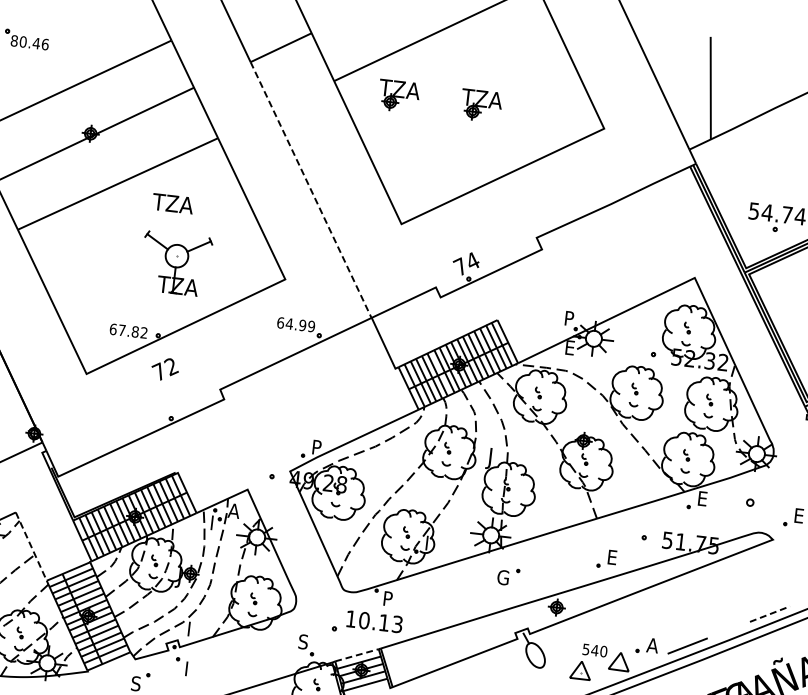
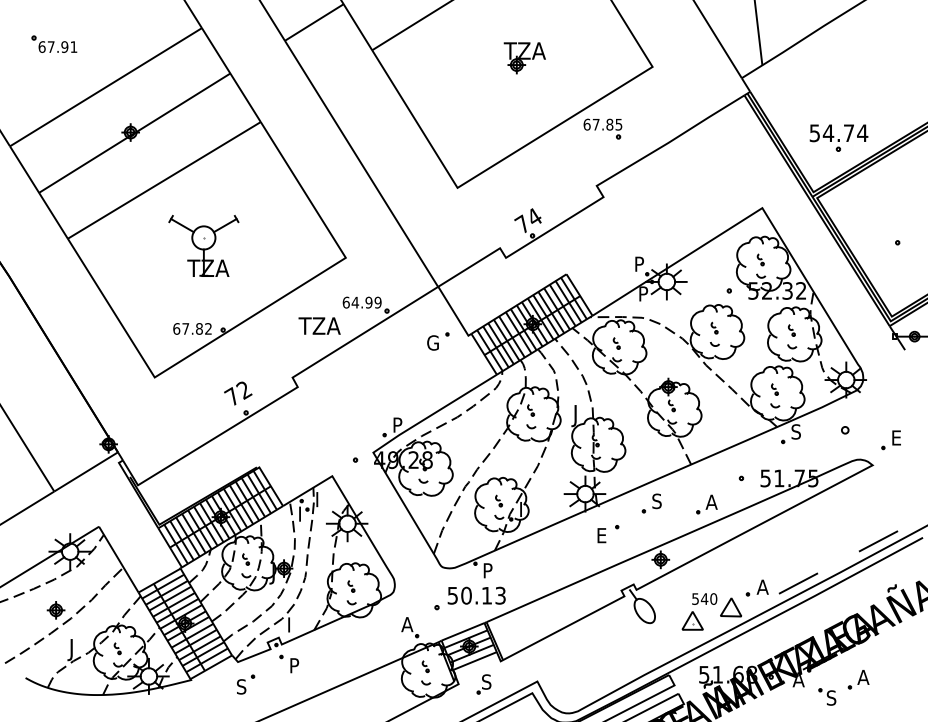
text: (29, 42) -> (57, 46), 80.46 -> 67.91
part: (398, 96) -> (439, 58), removed
part: (548, 182) -> (602, 128), added
line: (311, 189) -> (361, 163), dashed -> solid
text: (172, 203) -> (319, 325), moved
part: (175, 263) -> (203, 245), moved
text: (570, 347) -> (644, 293), E -> P
text: (165, 369) -> (238, 393), moved
part: (365, 370) -> (438, 341), added
text: (701, 498) -> (795, 431), E -> S
text: (233, 510) -> (320, 499), A -> I
line: (31, 547) -> (119, 560), dashed -> solid
part: (554, 551) -> (651, 503), added
text: (612, 556) -> (711, 501), E -> A
text: (503, 577) -> (602, 535), G -> E
line: (770, 614) -> (878, 541), dashed -> solid
text: (350, 618) -> (452, 595), 10.13 -> 50.13
text: (303, 641) -> (407, 624), S -> A
line: (357, 654) -> (463, 631), dashed -> solid
text: (191, 666) -> (295, 662), I -> P

